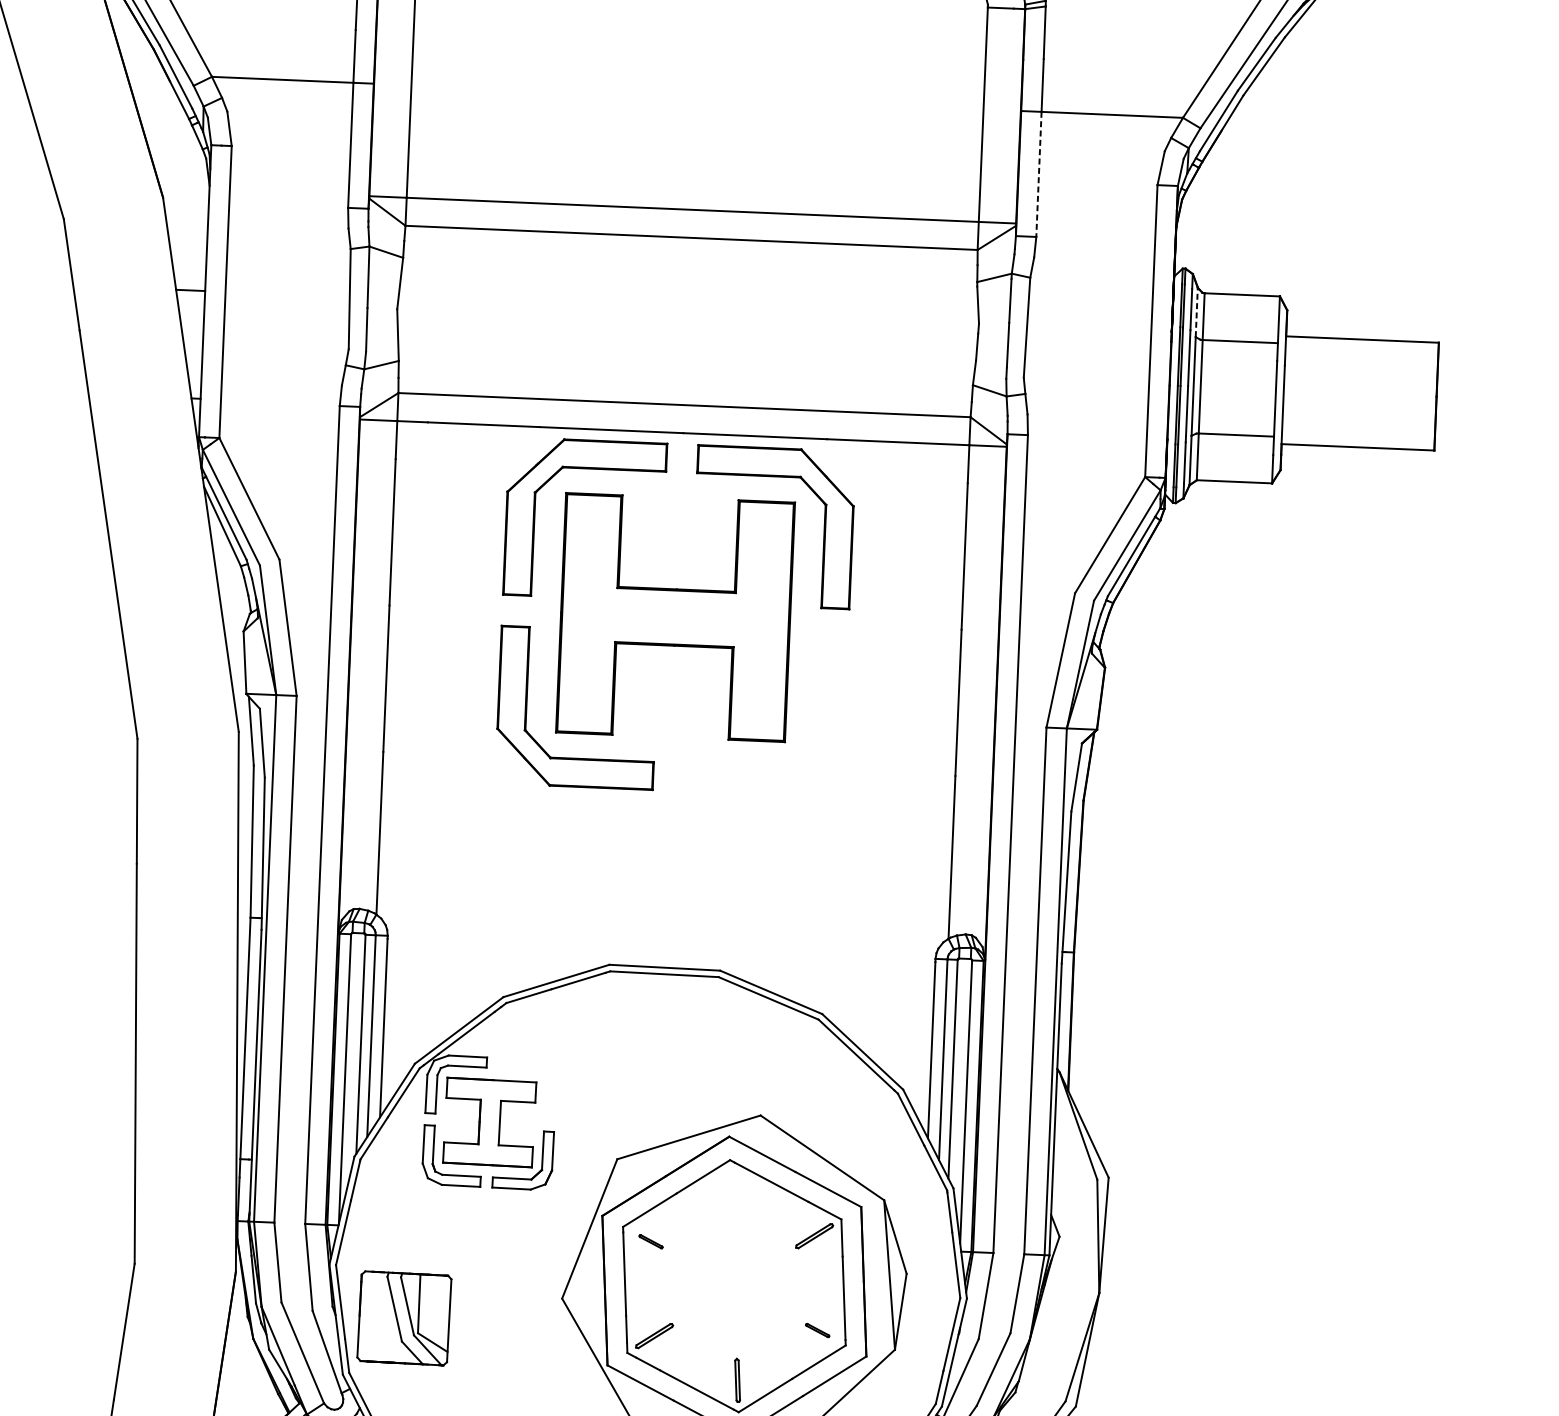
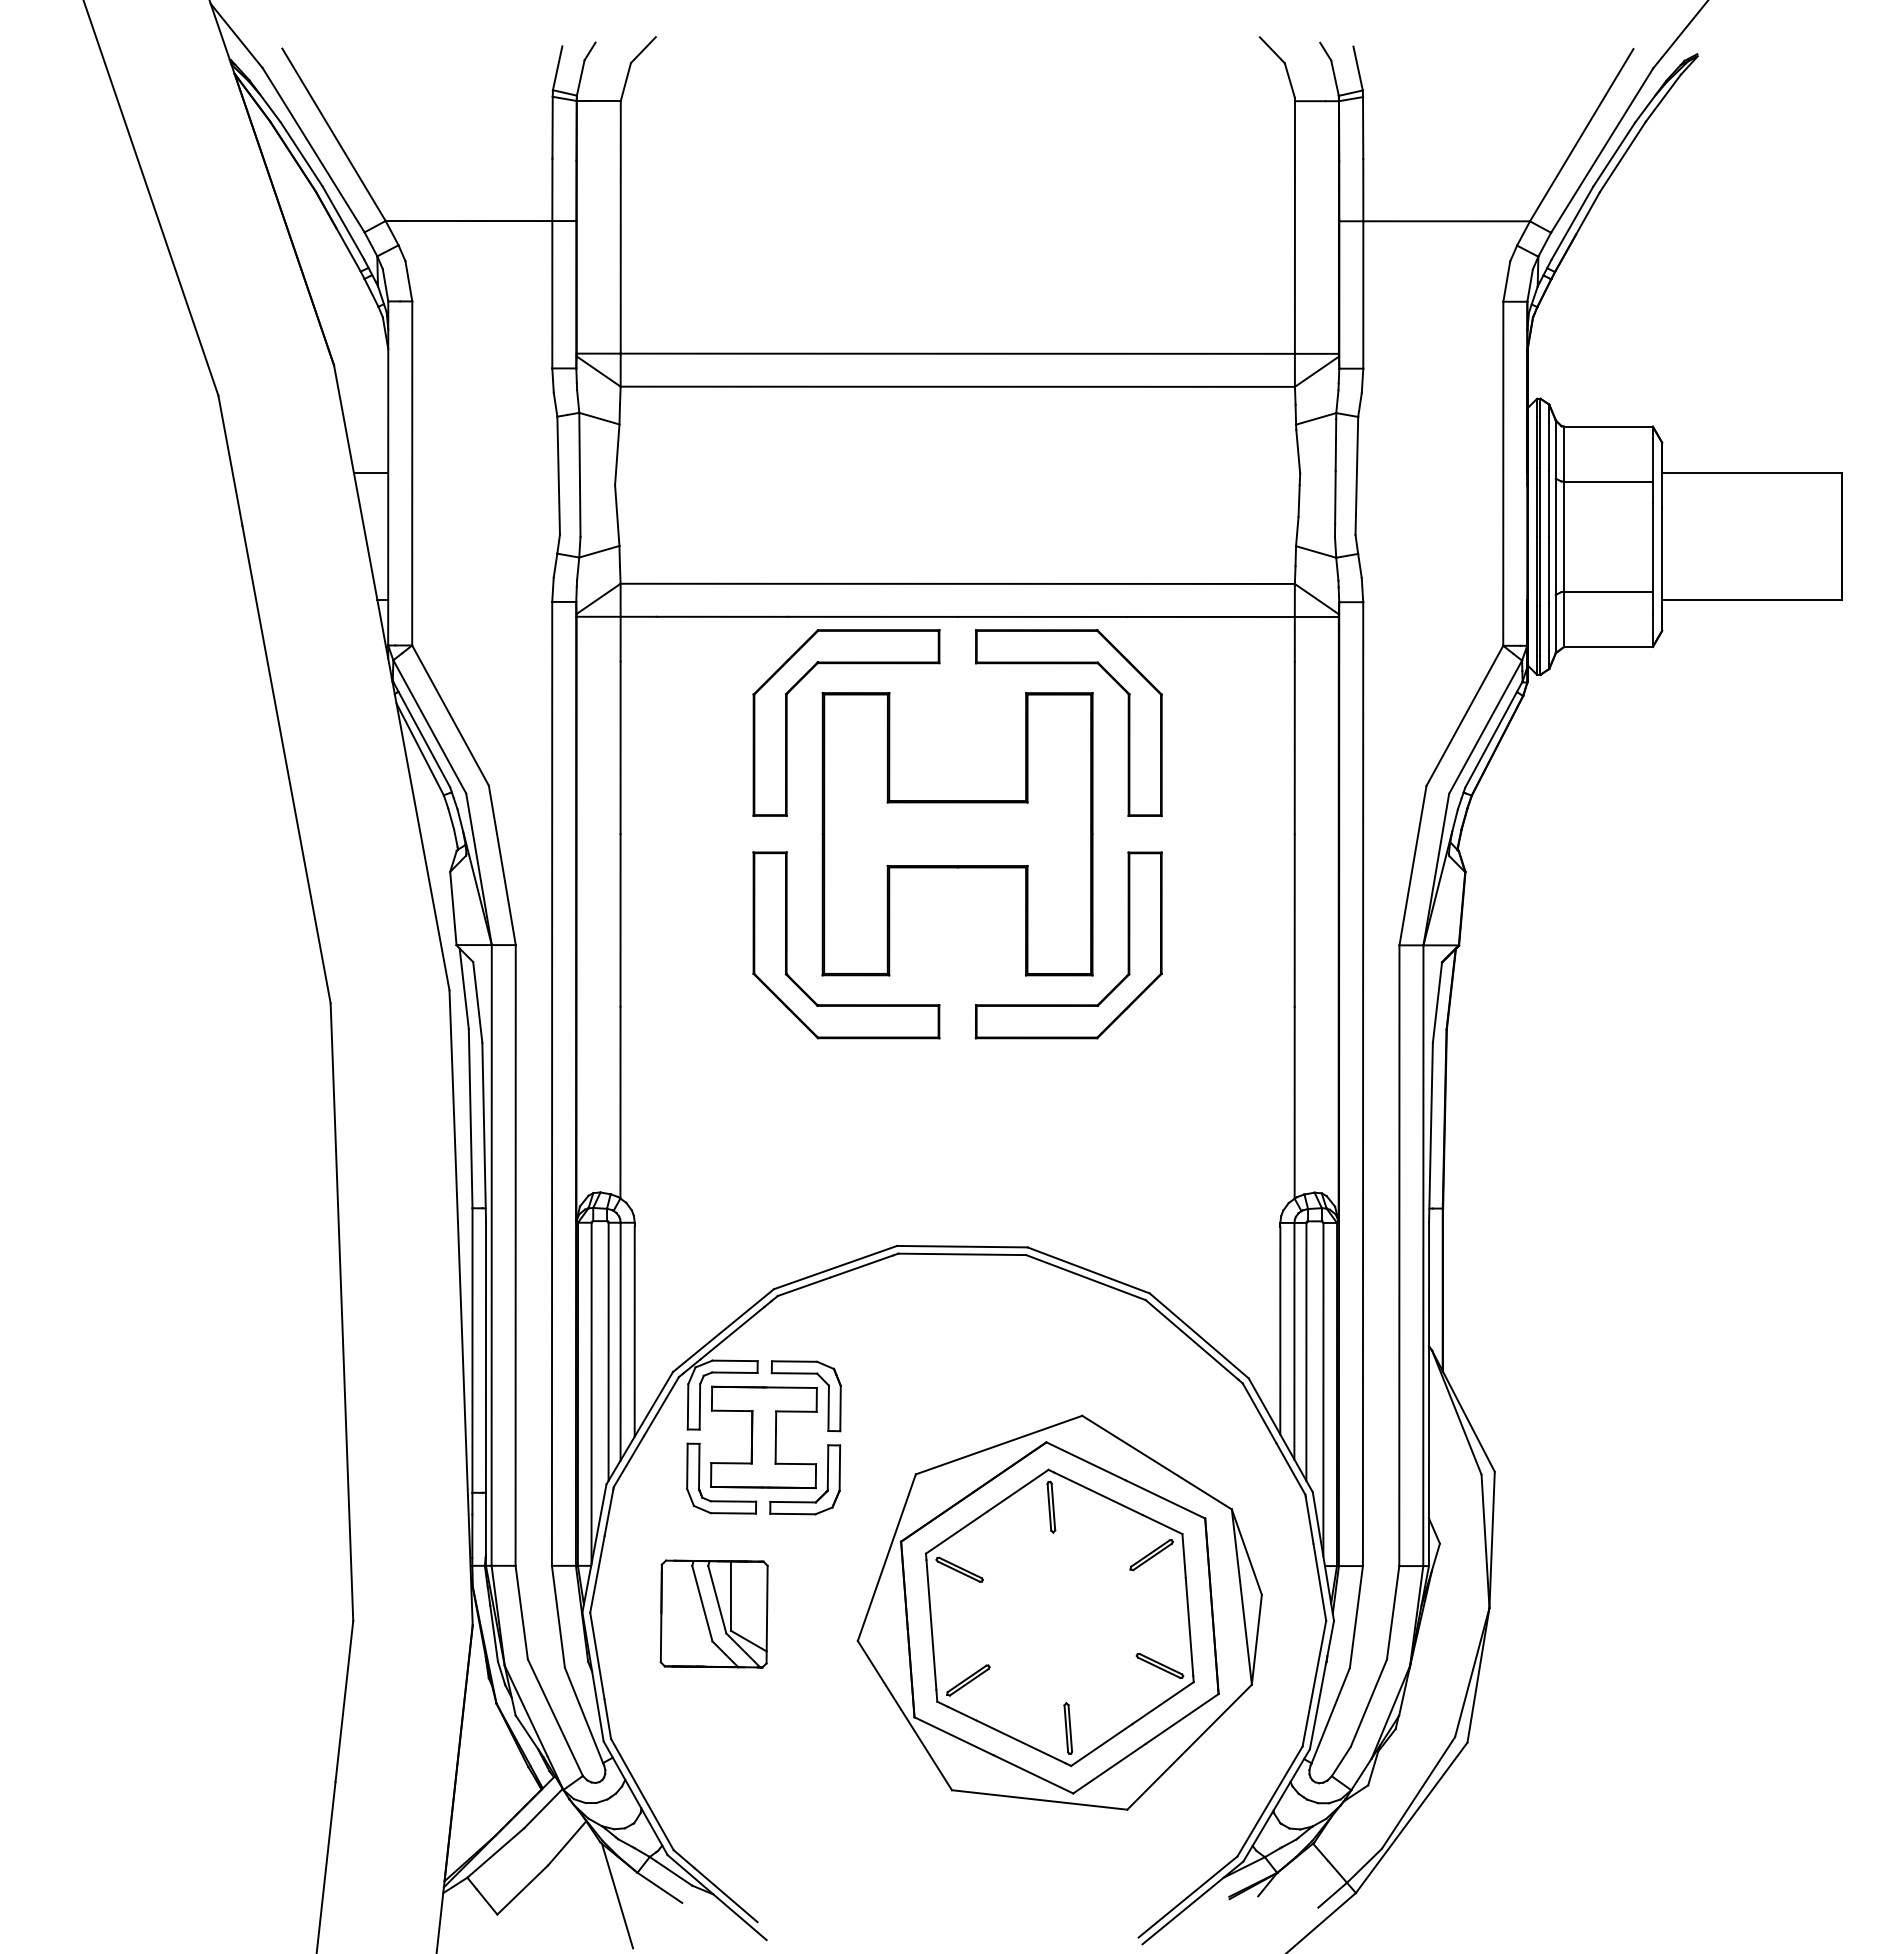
line: (1039, 174) -> (1363, 294), dashed -> solid
line: (1196, 312) -> (1555, 449), dashed -> solid
part: (815, 718) -> (1127, 945), added
part: (527, 1070) -> (805, 1374), added
part: (731, 1192) -> (1051, 1507), added
part: (650, 1241) -> (959, 1569), size x1.67
part: (403, 1317) -> (713, 1613), moved
part: (817, 1330) -> (1159, 1665), size x1.67

